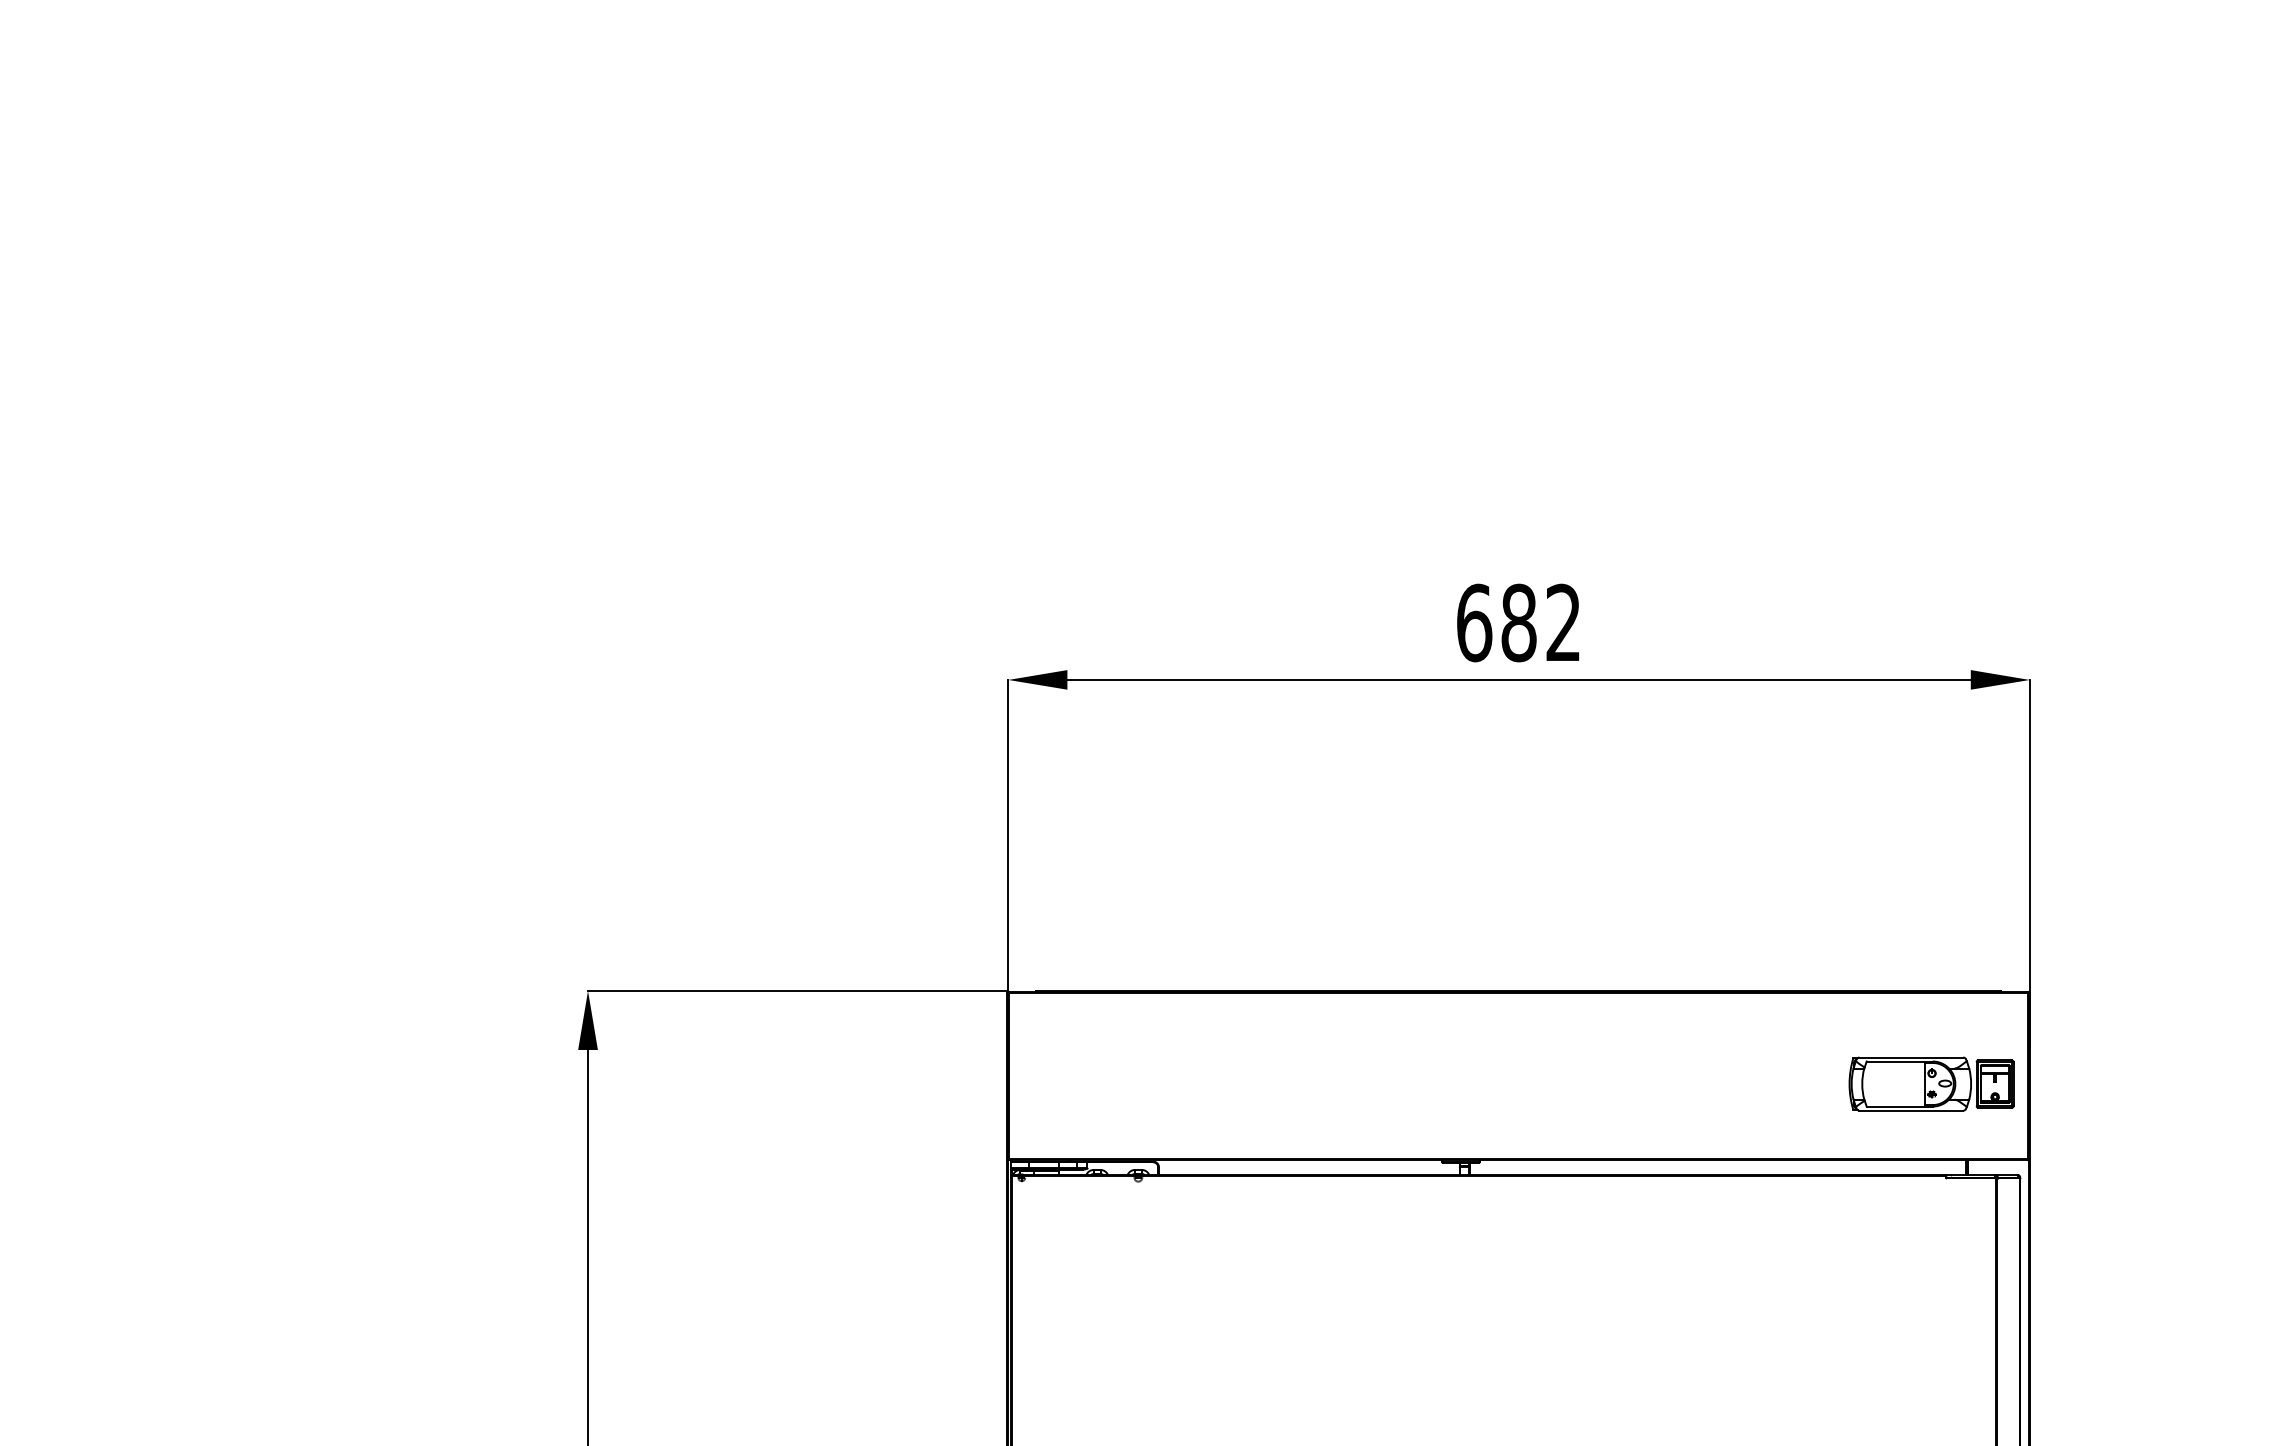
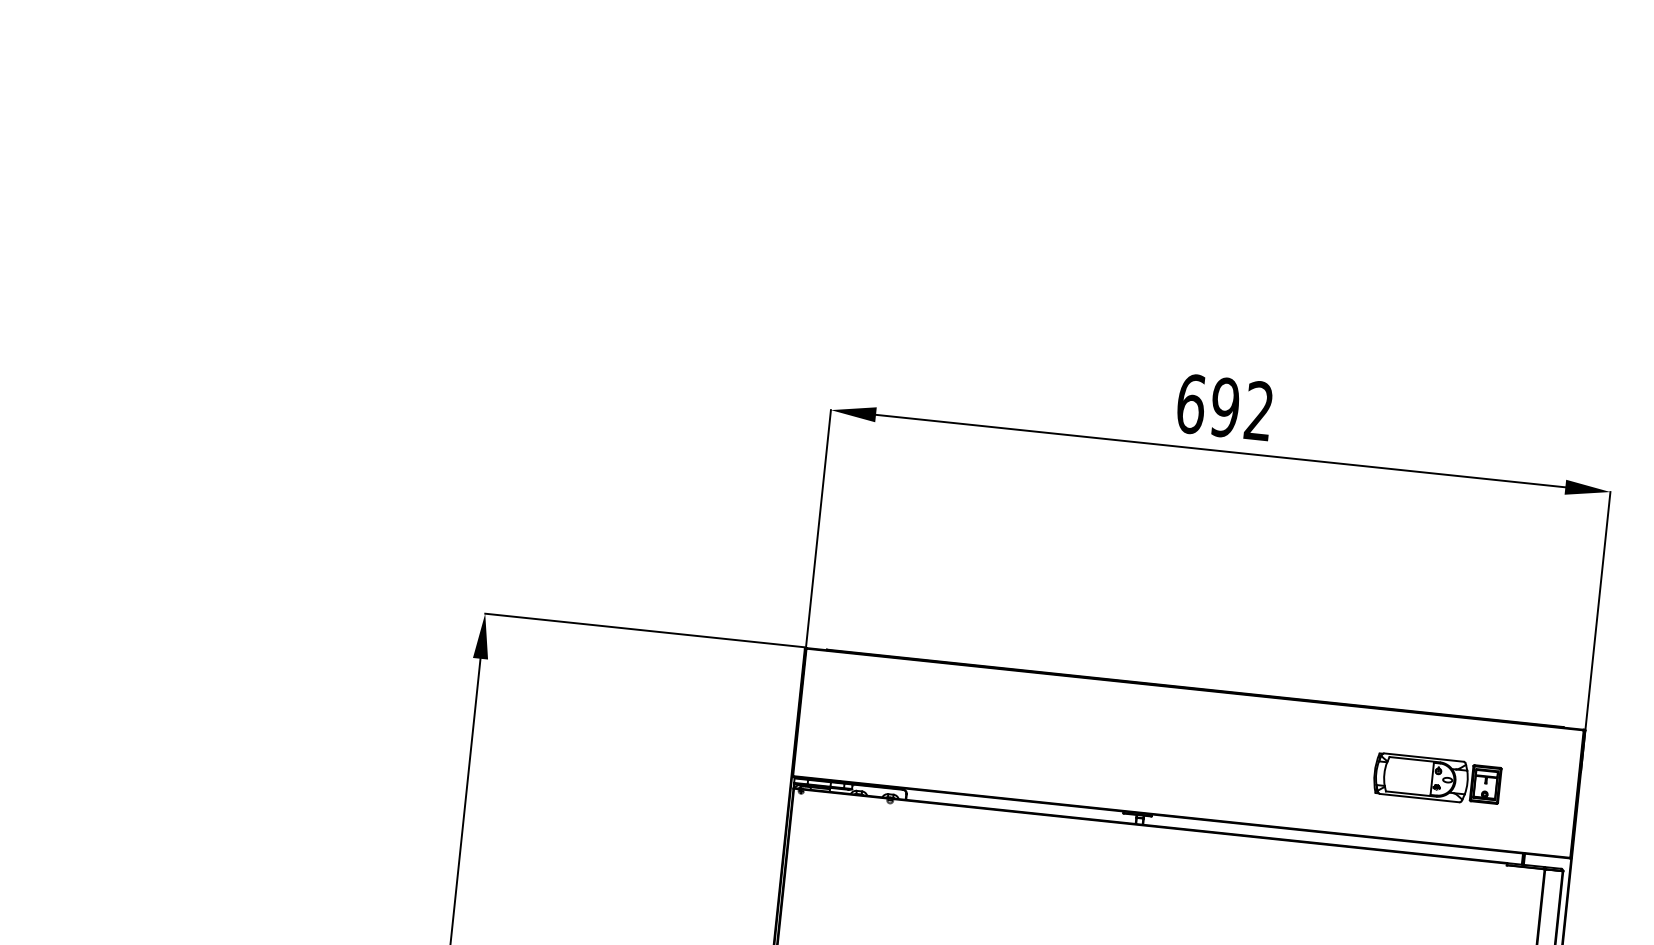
text: (1518, 622) -> (1224, 407), 682 -> 692
part: (1931, 1083) -> (1437, 779), moved

